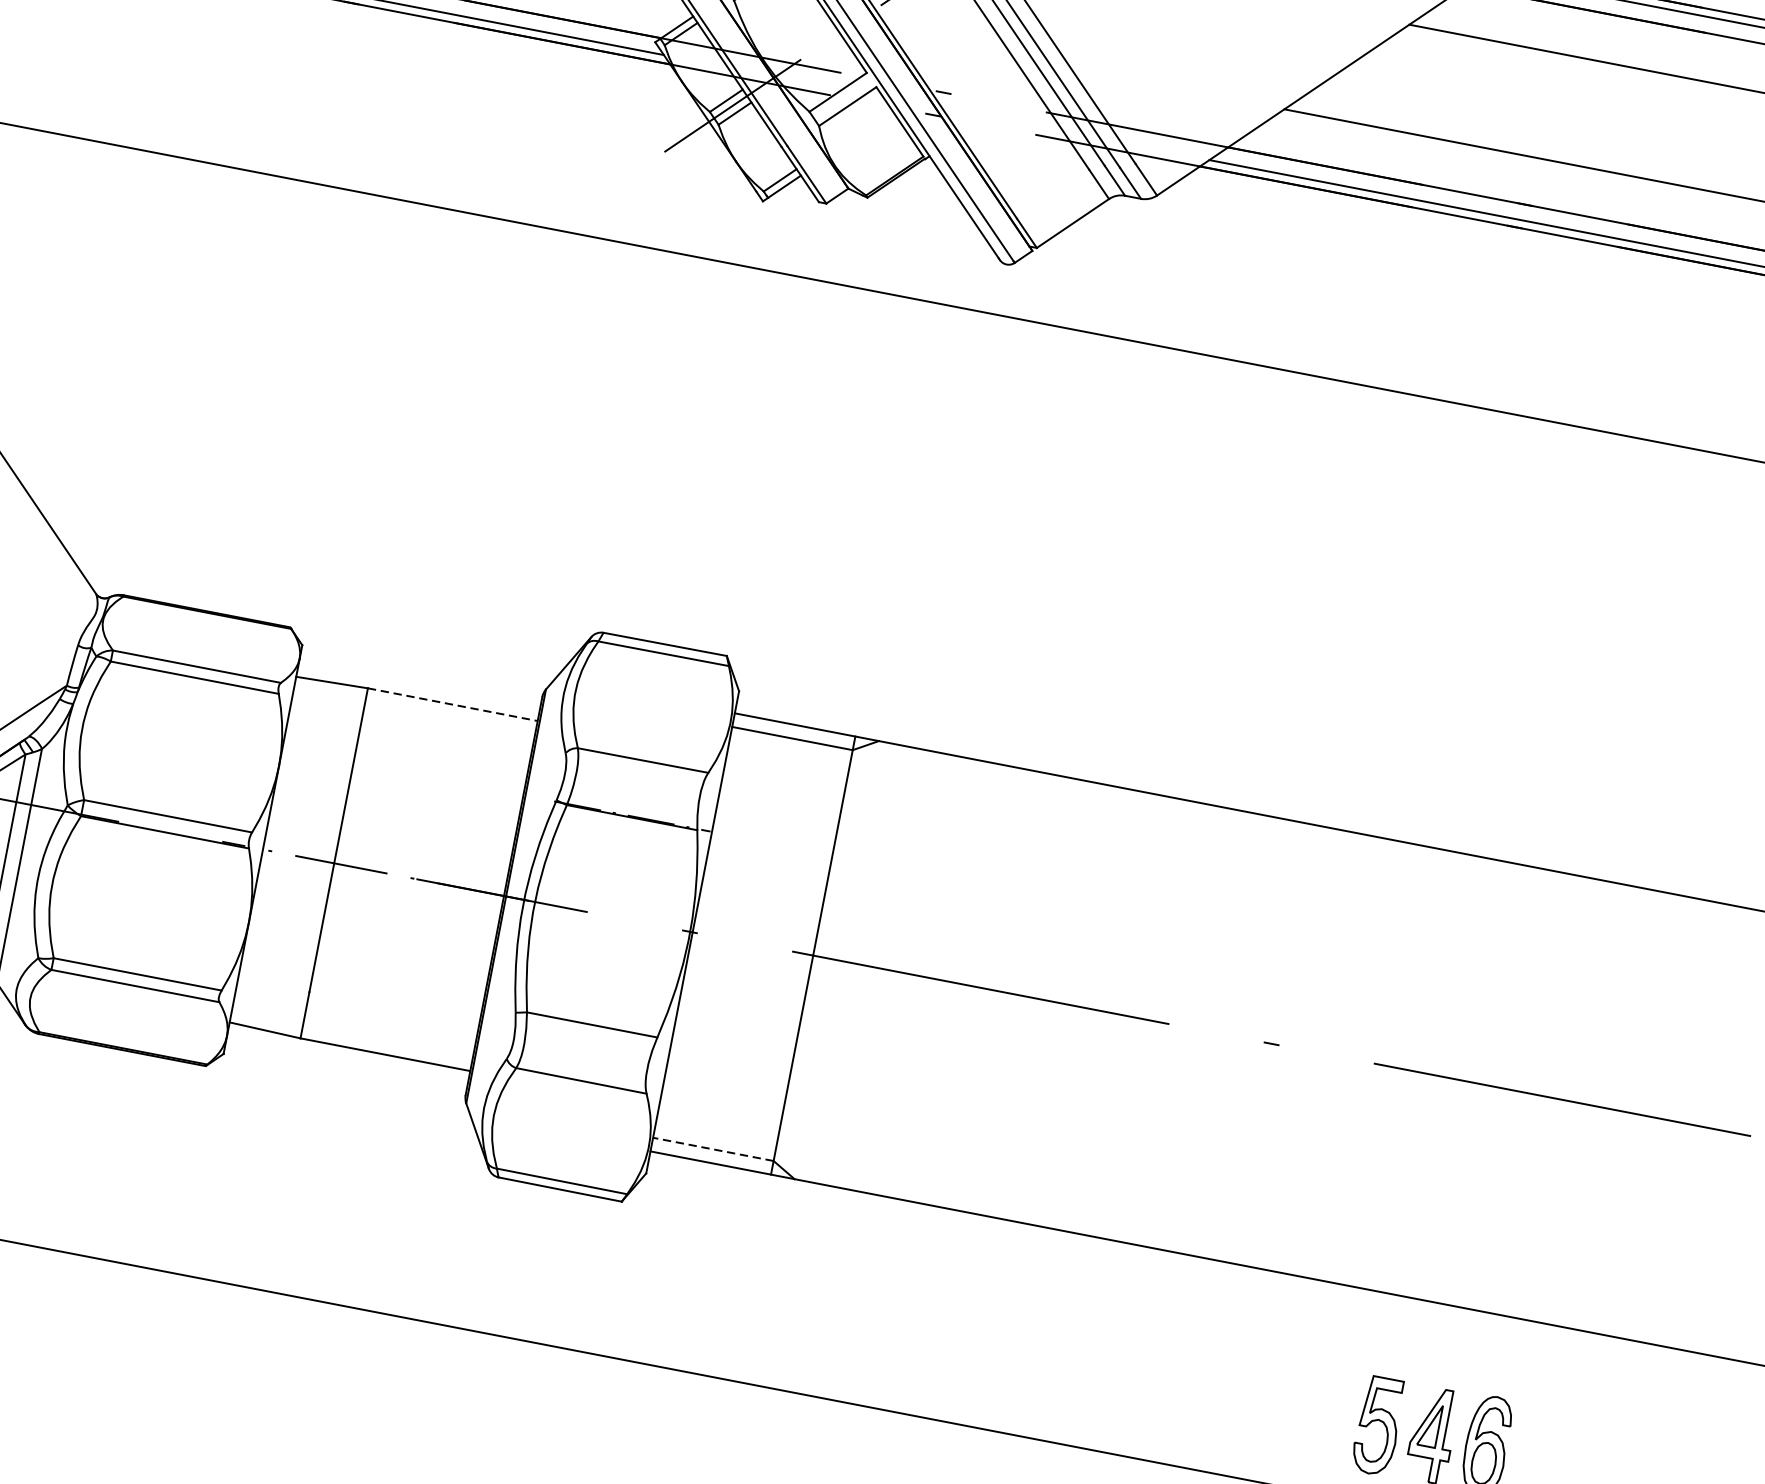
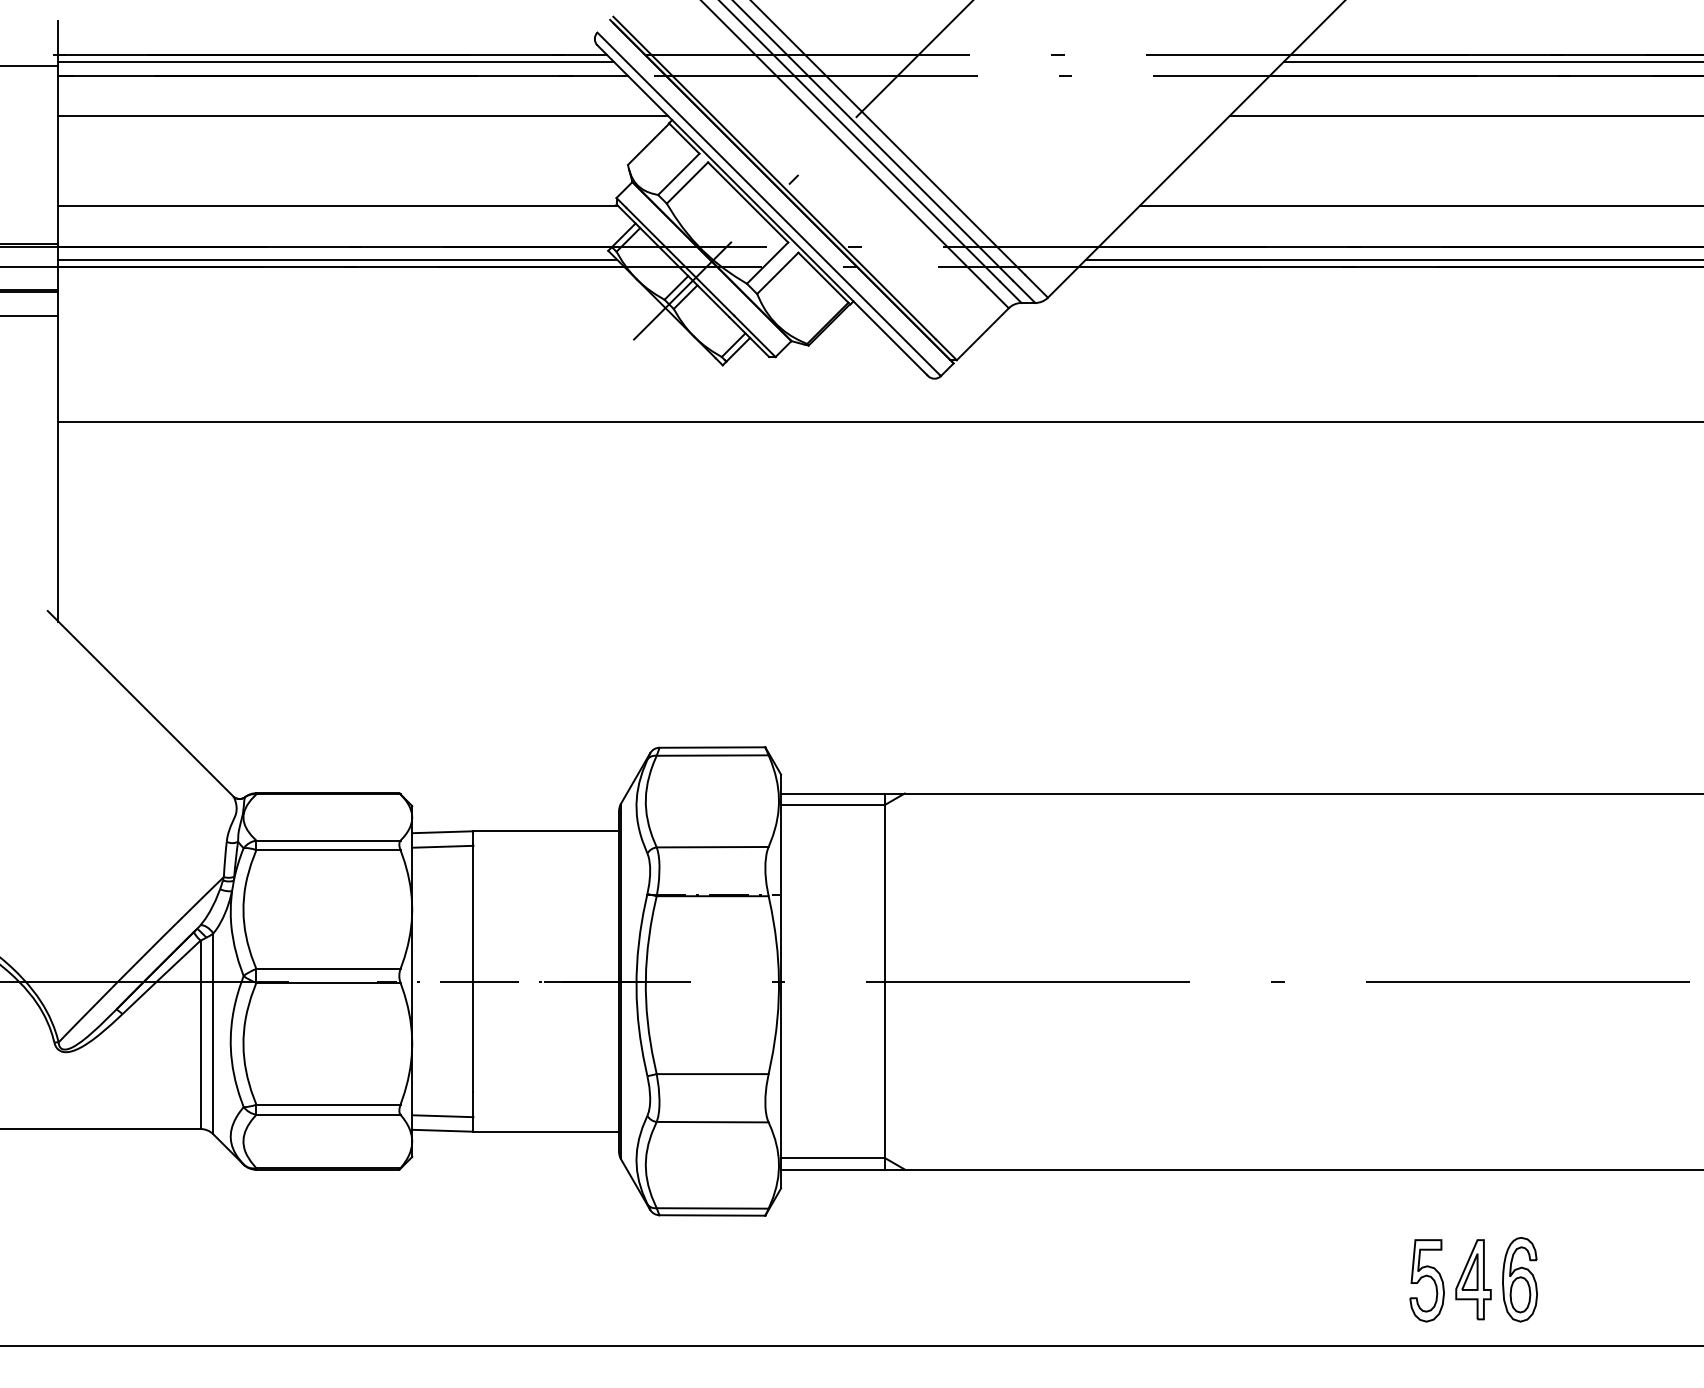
line: (328, 699) -> (442, 846), added
line: (453, 704) -> (546, 831), dashed -> solid
line: (267, 1013) -> (442, 1116), added
line: (713, 1148) -> (832, 1157), dashed -> solid

